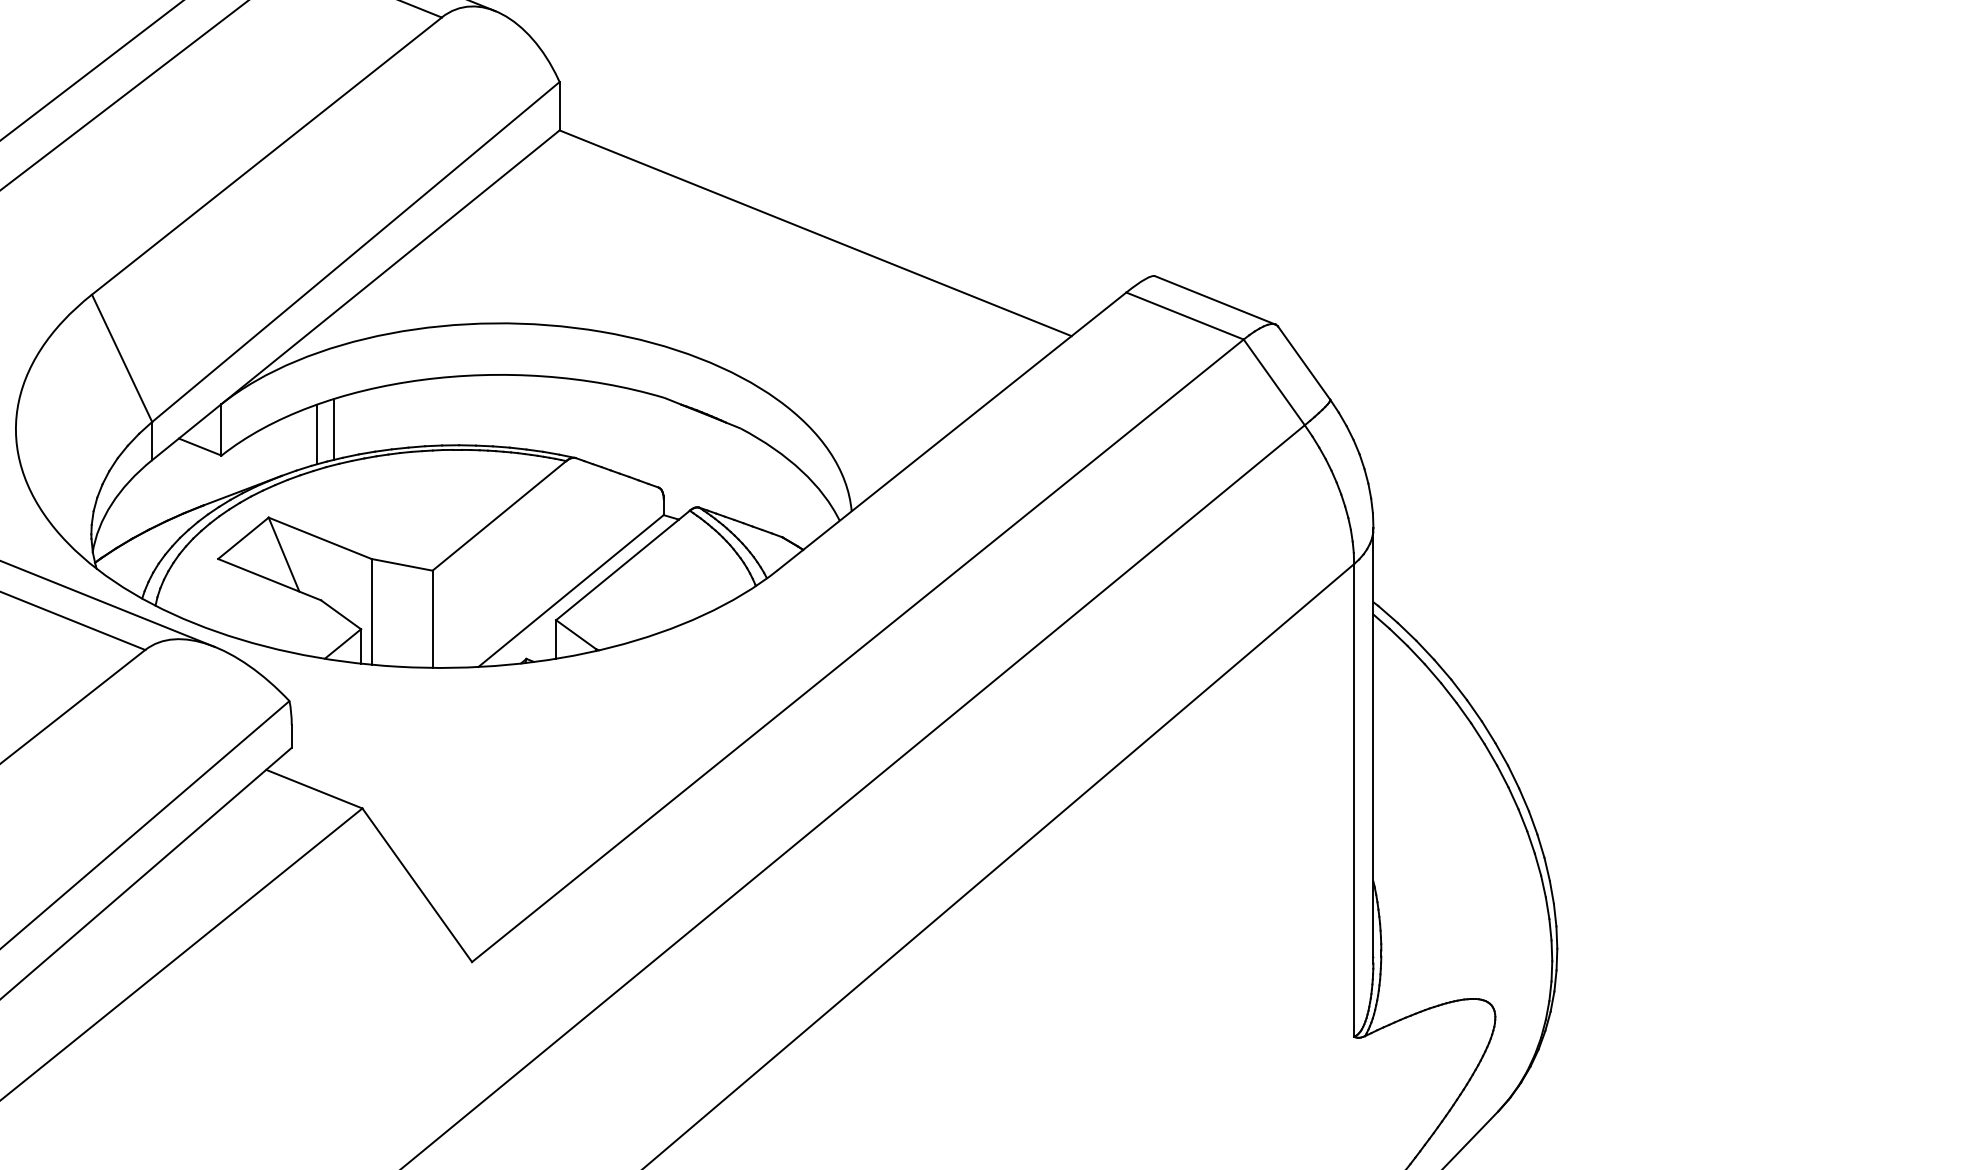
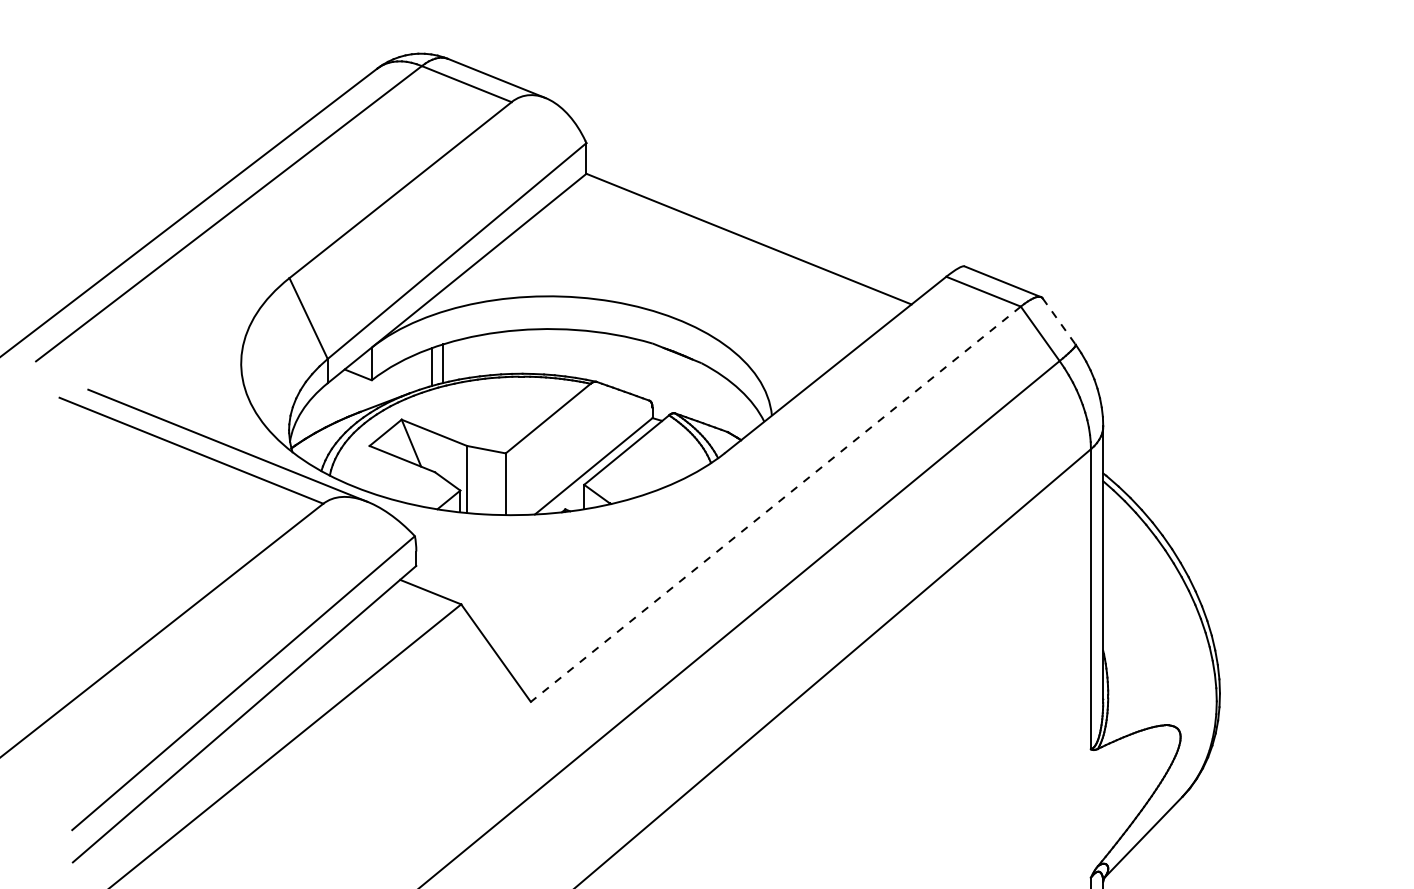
line: (1304, 362) -> (1059, 321), solid -> dashed
line: (857, 651) -> (775, 504), solid -> dashed

